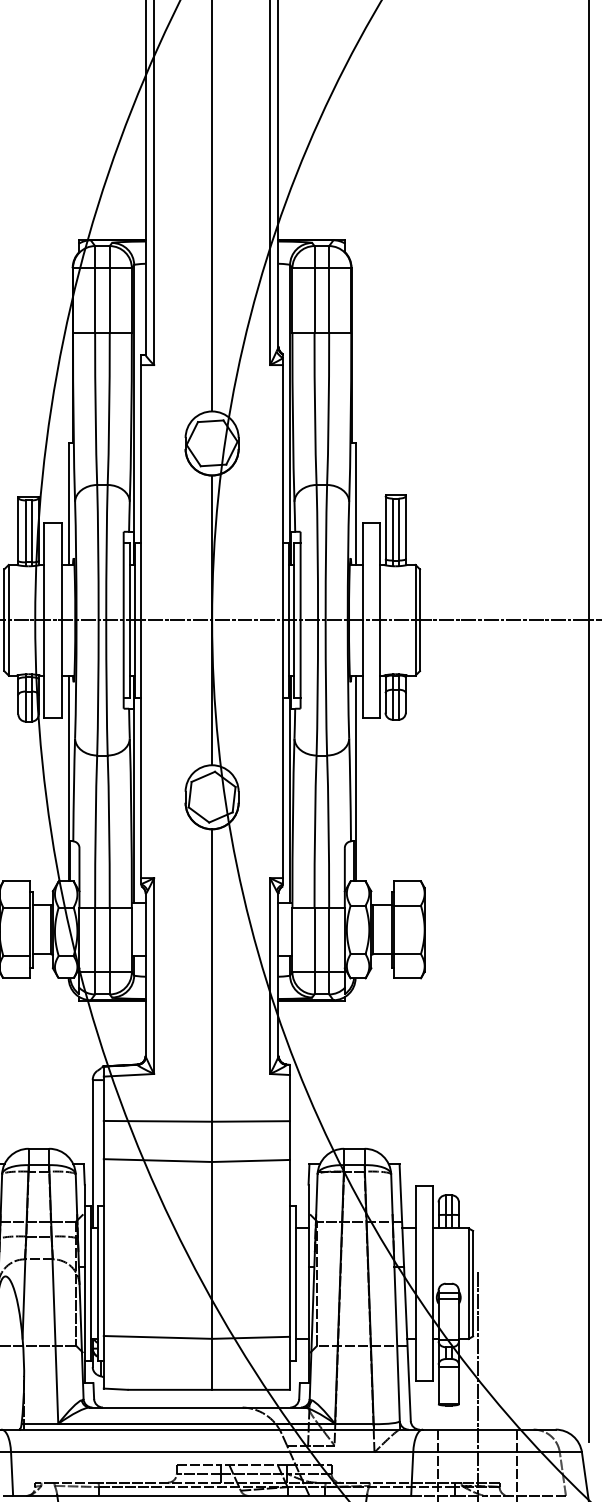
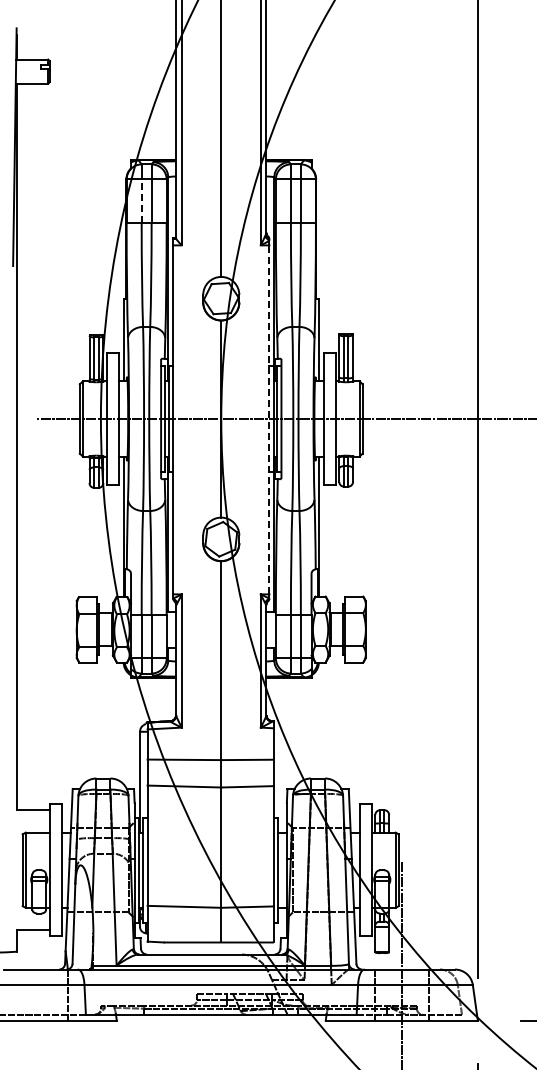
line: (94, 300) -> (141, 201), solid -> dashed
line: (283, 621) -> (269, 419), solid -> dashed

